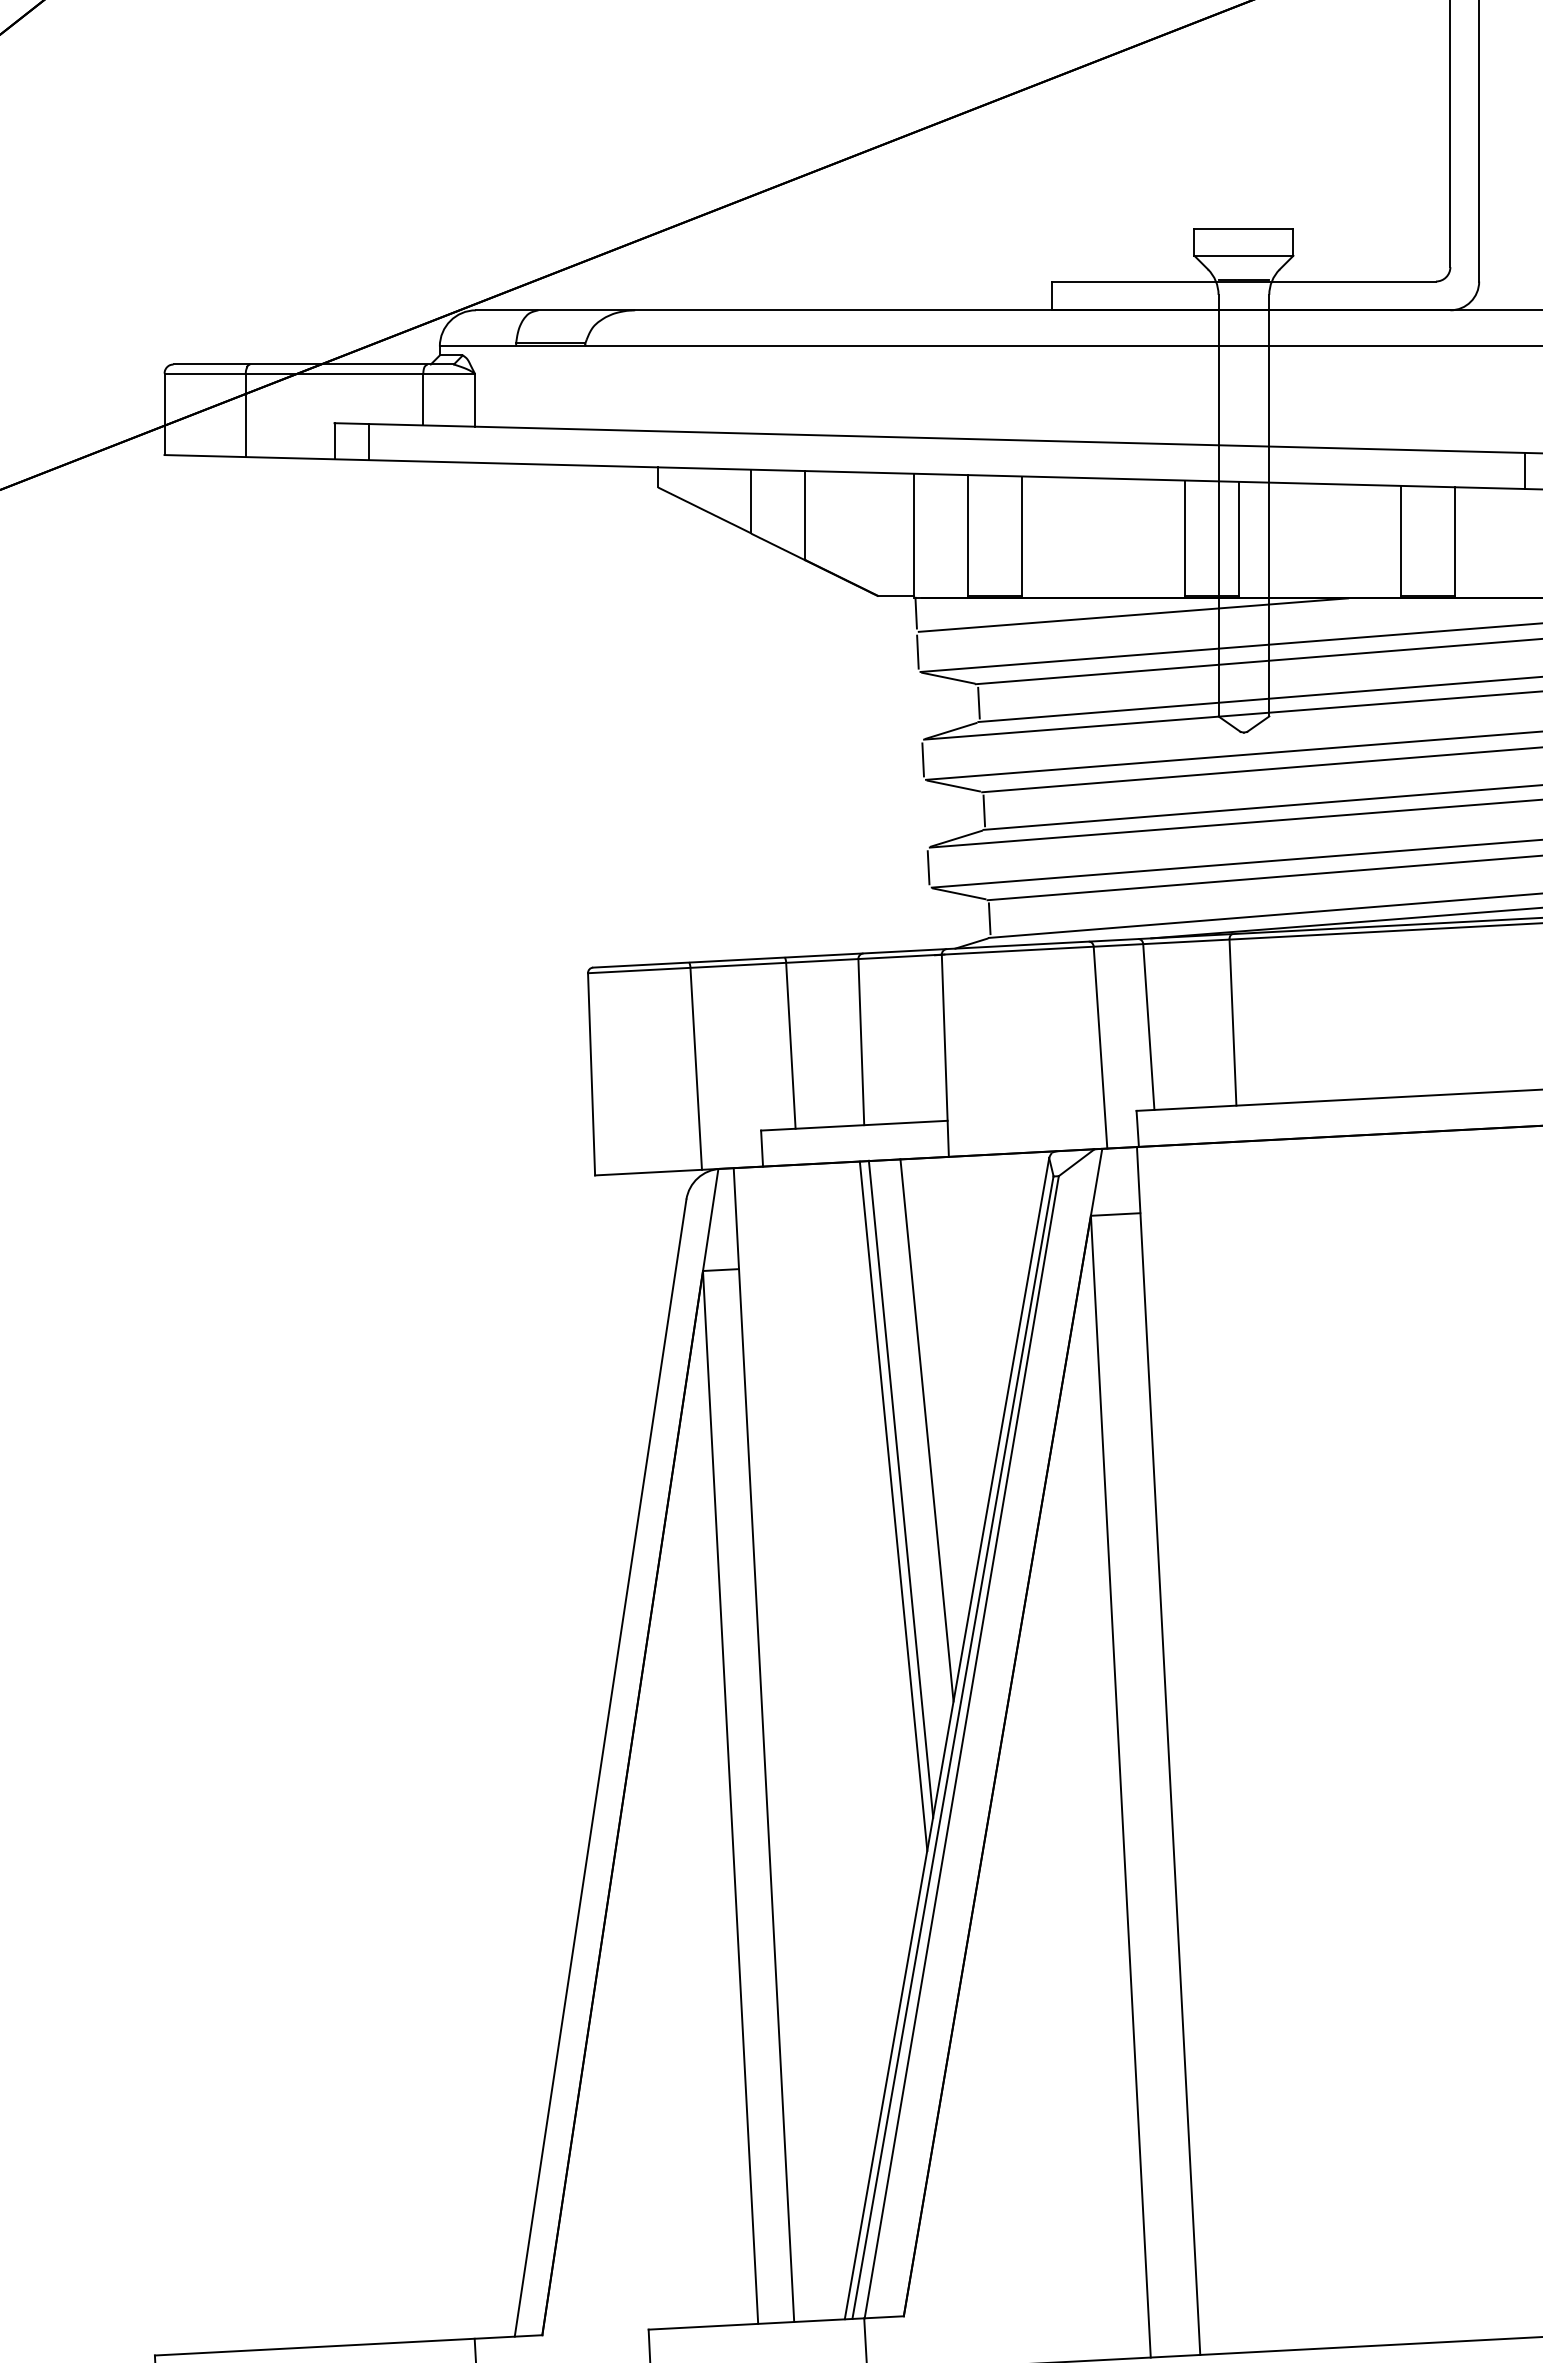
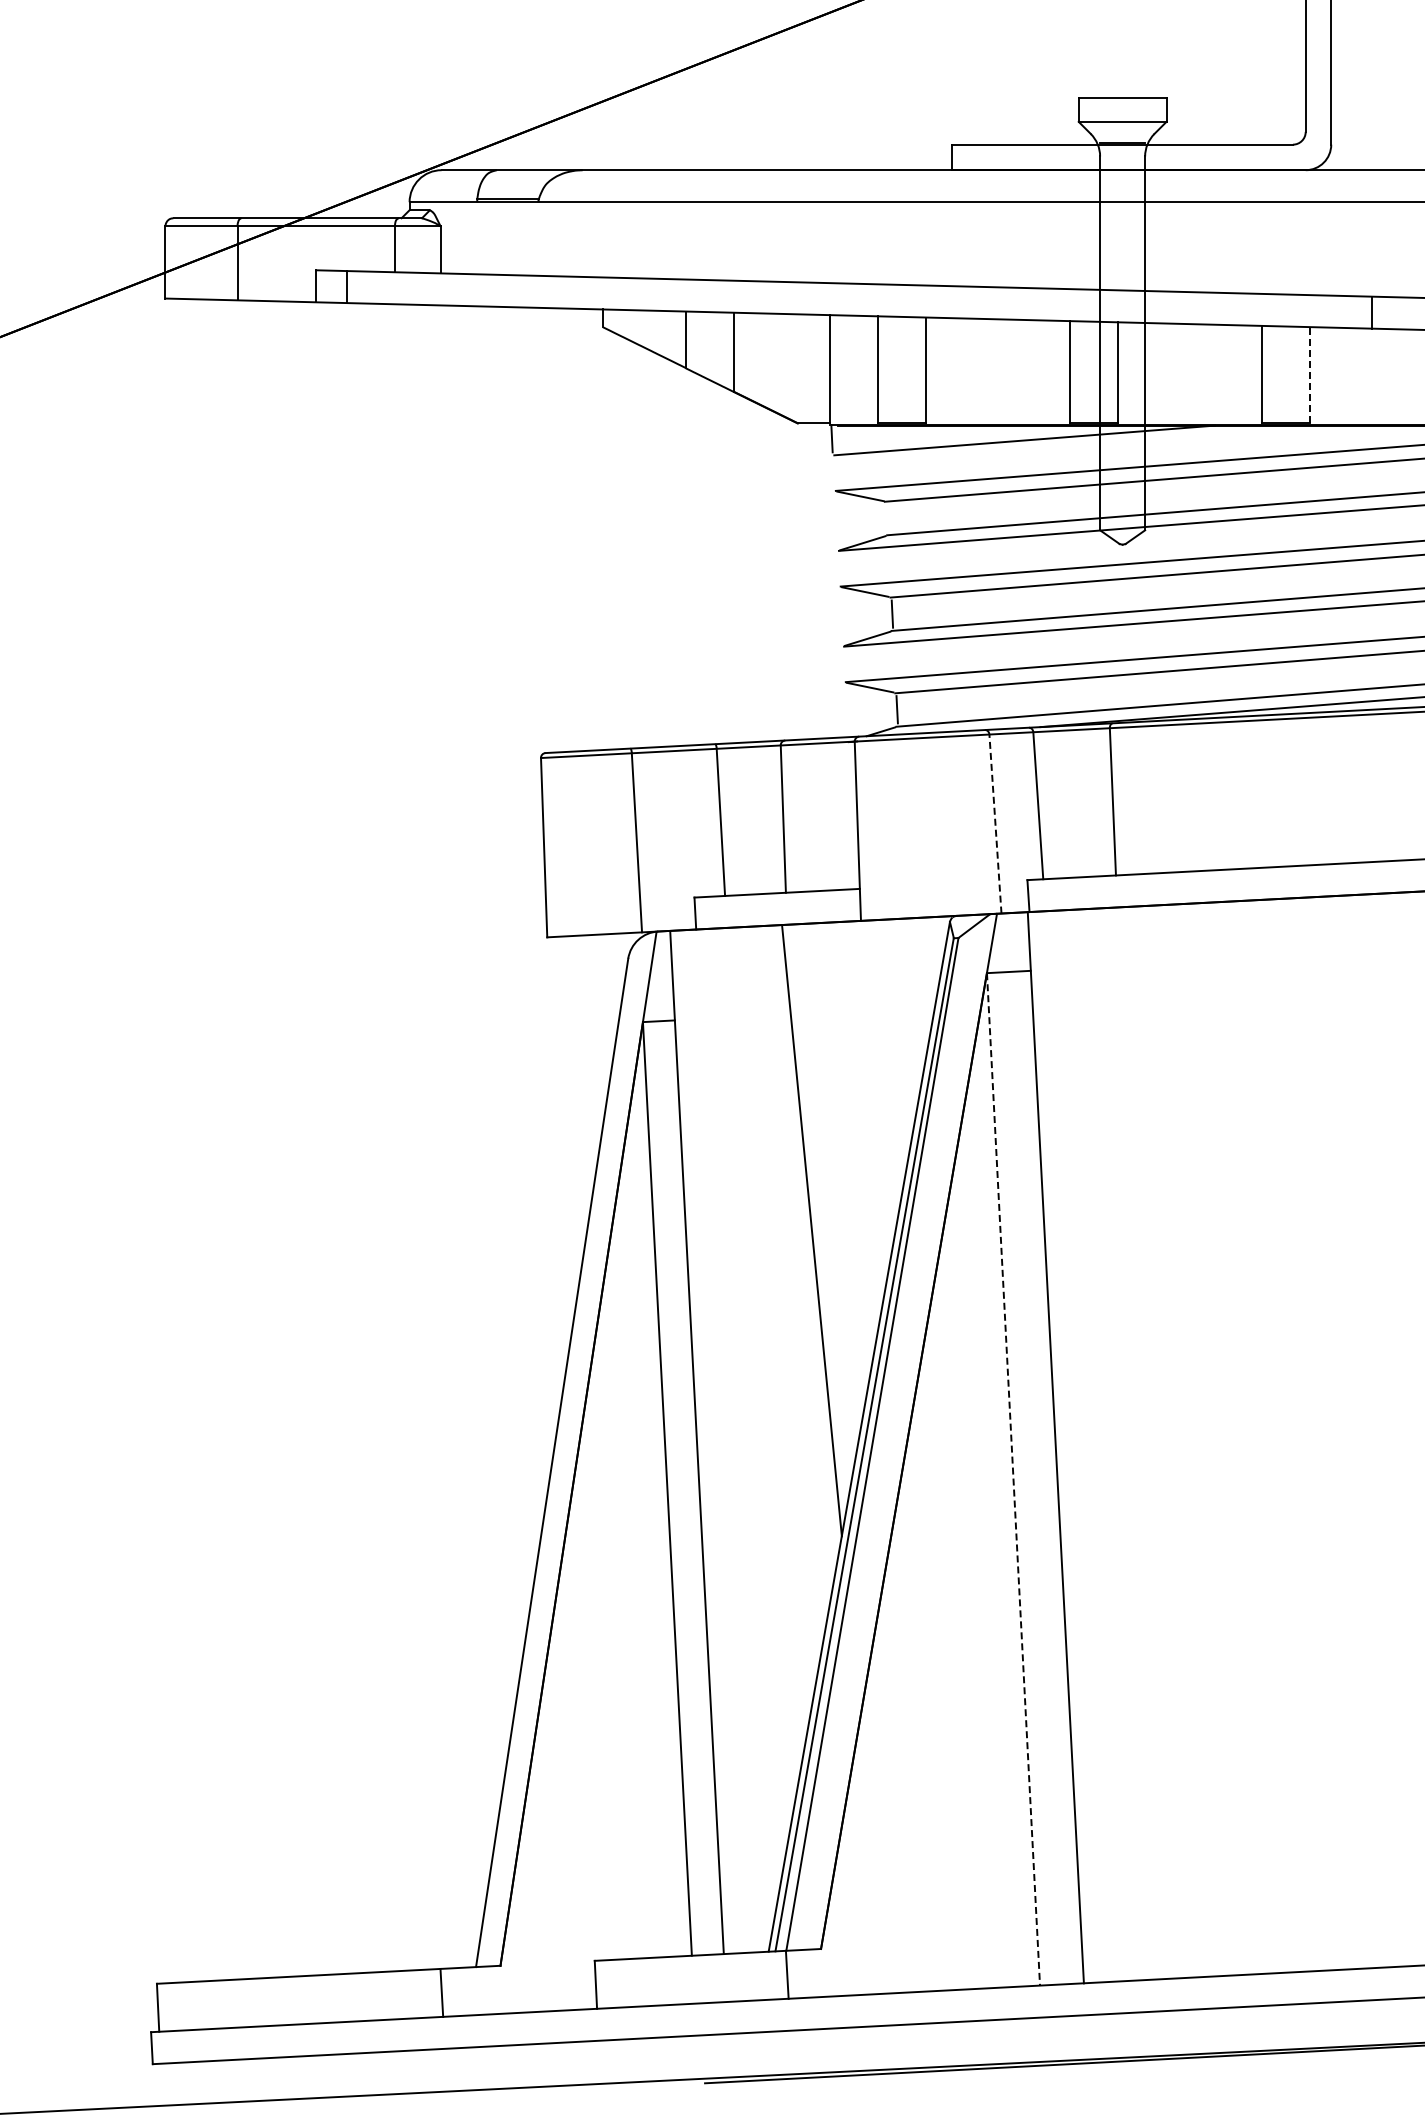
line: (1455, 540) -> (1310, 374), solid -> dashed
line: (917, 651) -> (833, 472), removed
line: (978, 703) -> (887, 518), removed
line: (922, 759) -> (837, 568), removed
line: (928, 867) -> (842, 664), removed
line: (1100, 1048) -> (995, 824), solid -> dashed
line: (926, 1429) -> (841, 1162), removed
line: (900, 1489) -> (818, 1215), removed
line: (1120, 1786) -> (1013, 1479), solid -> dashed

